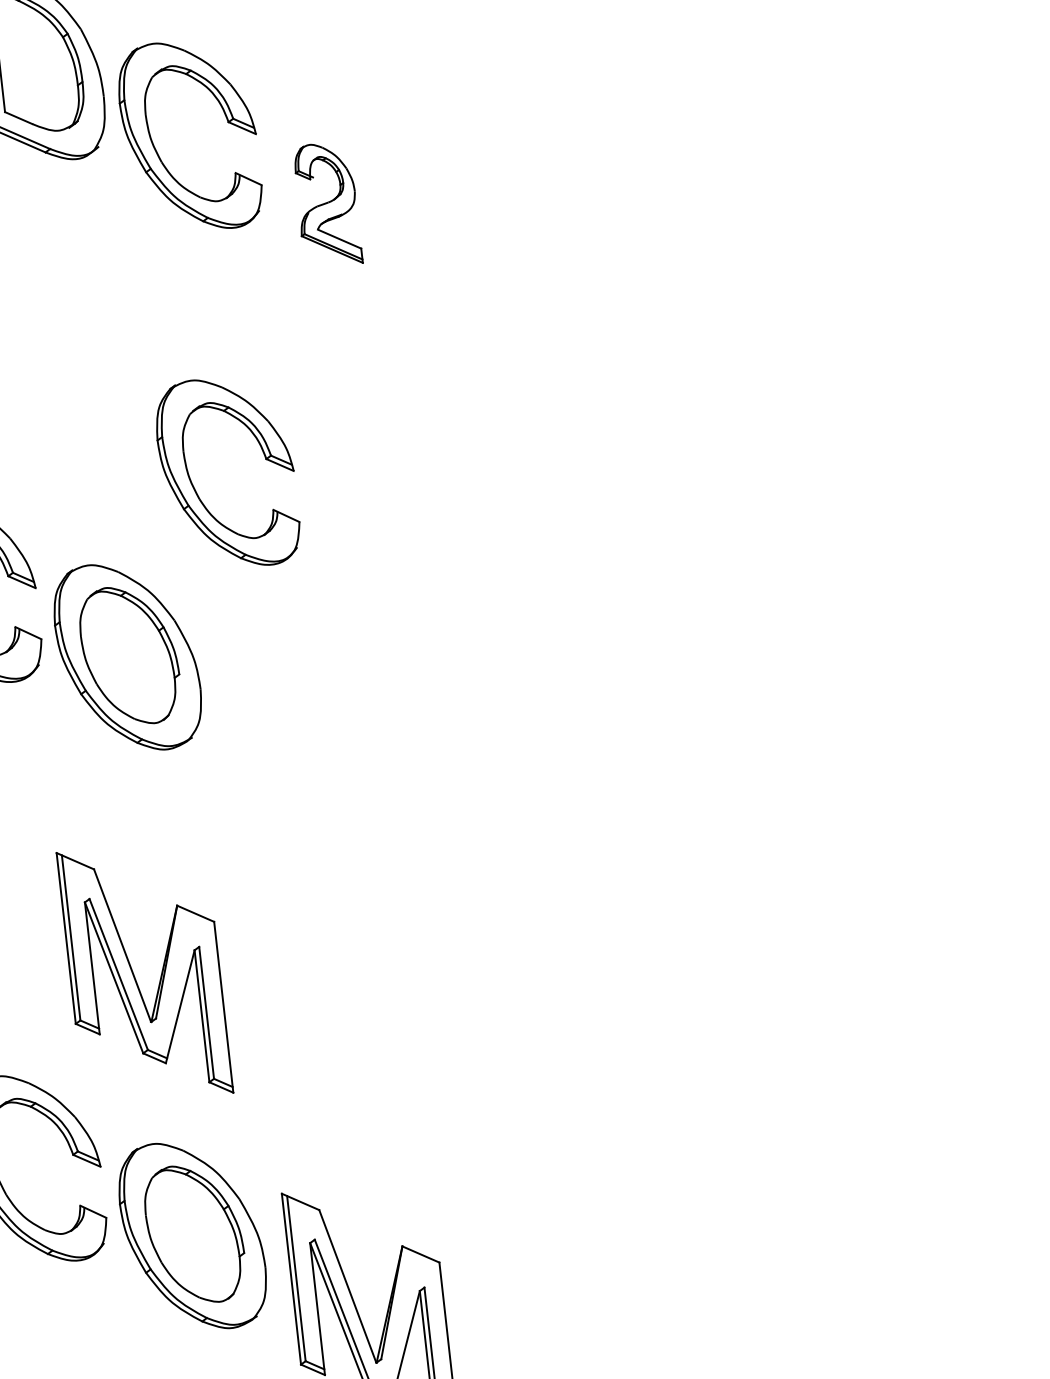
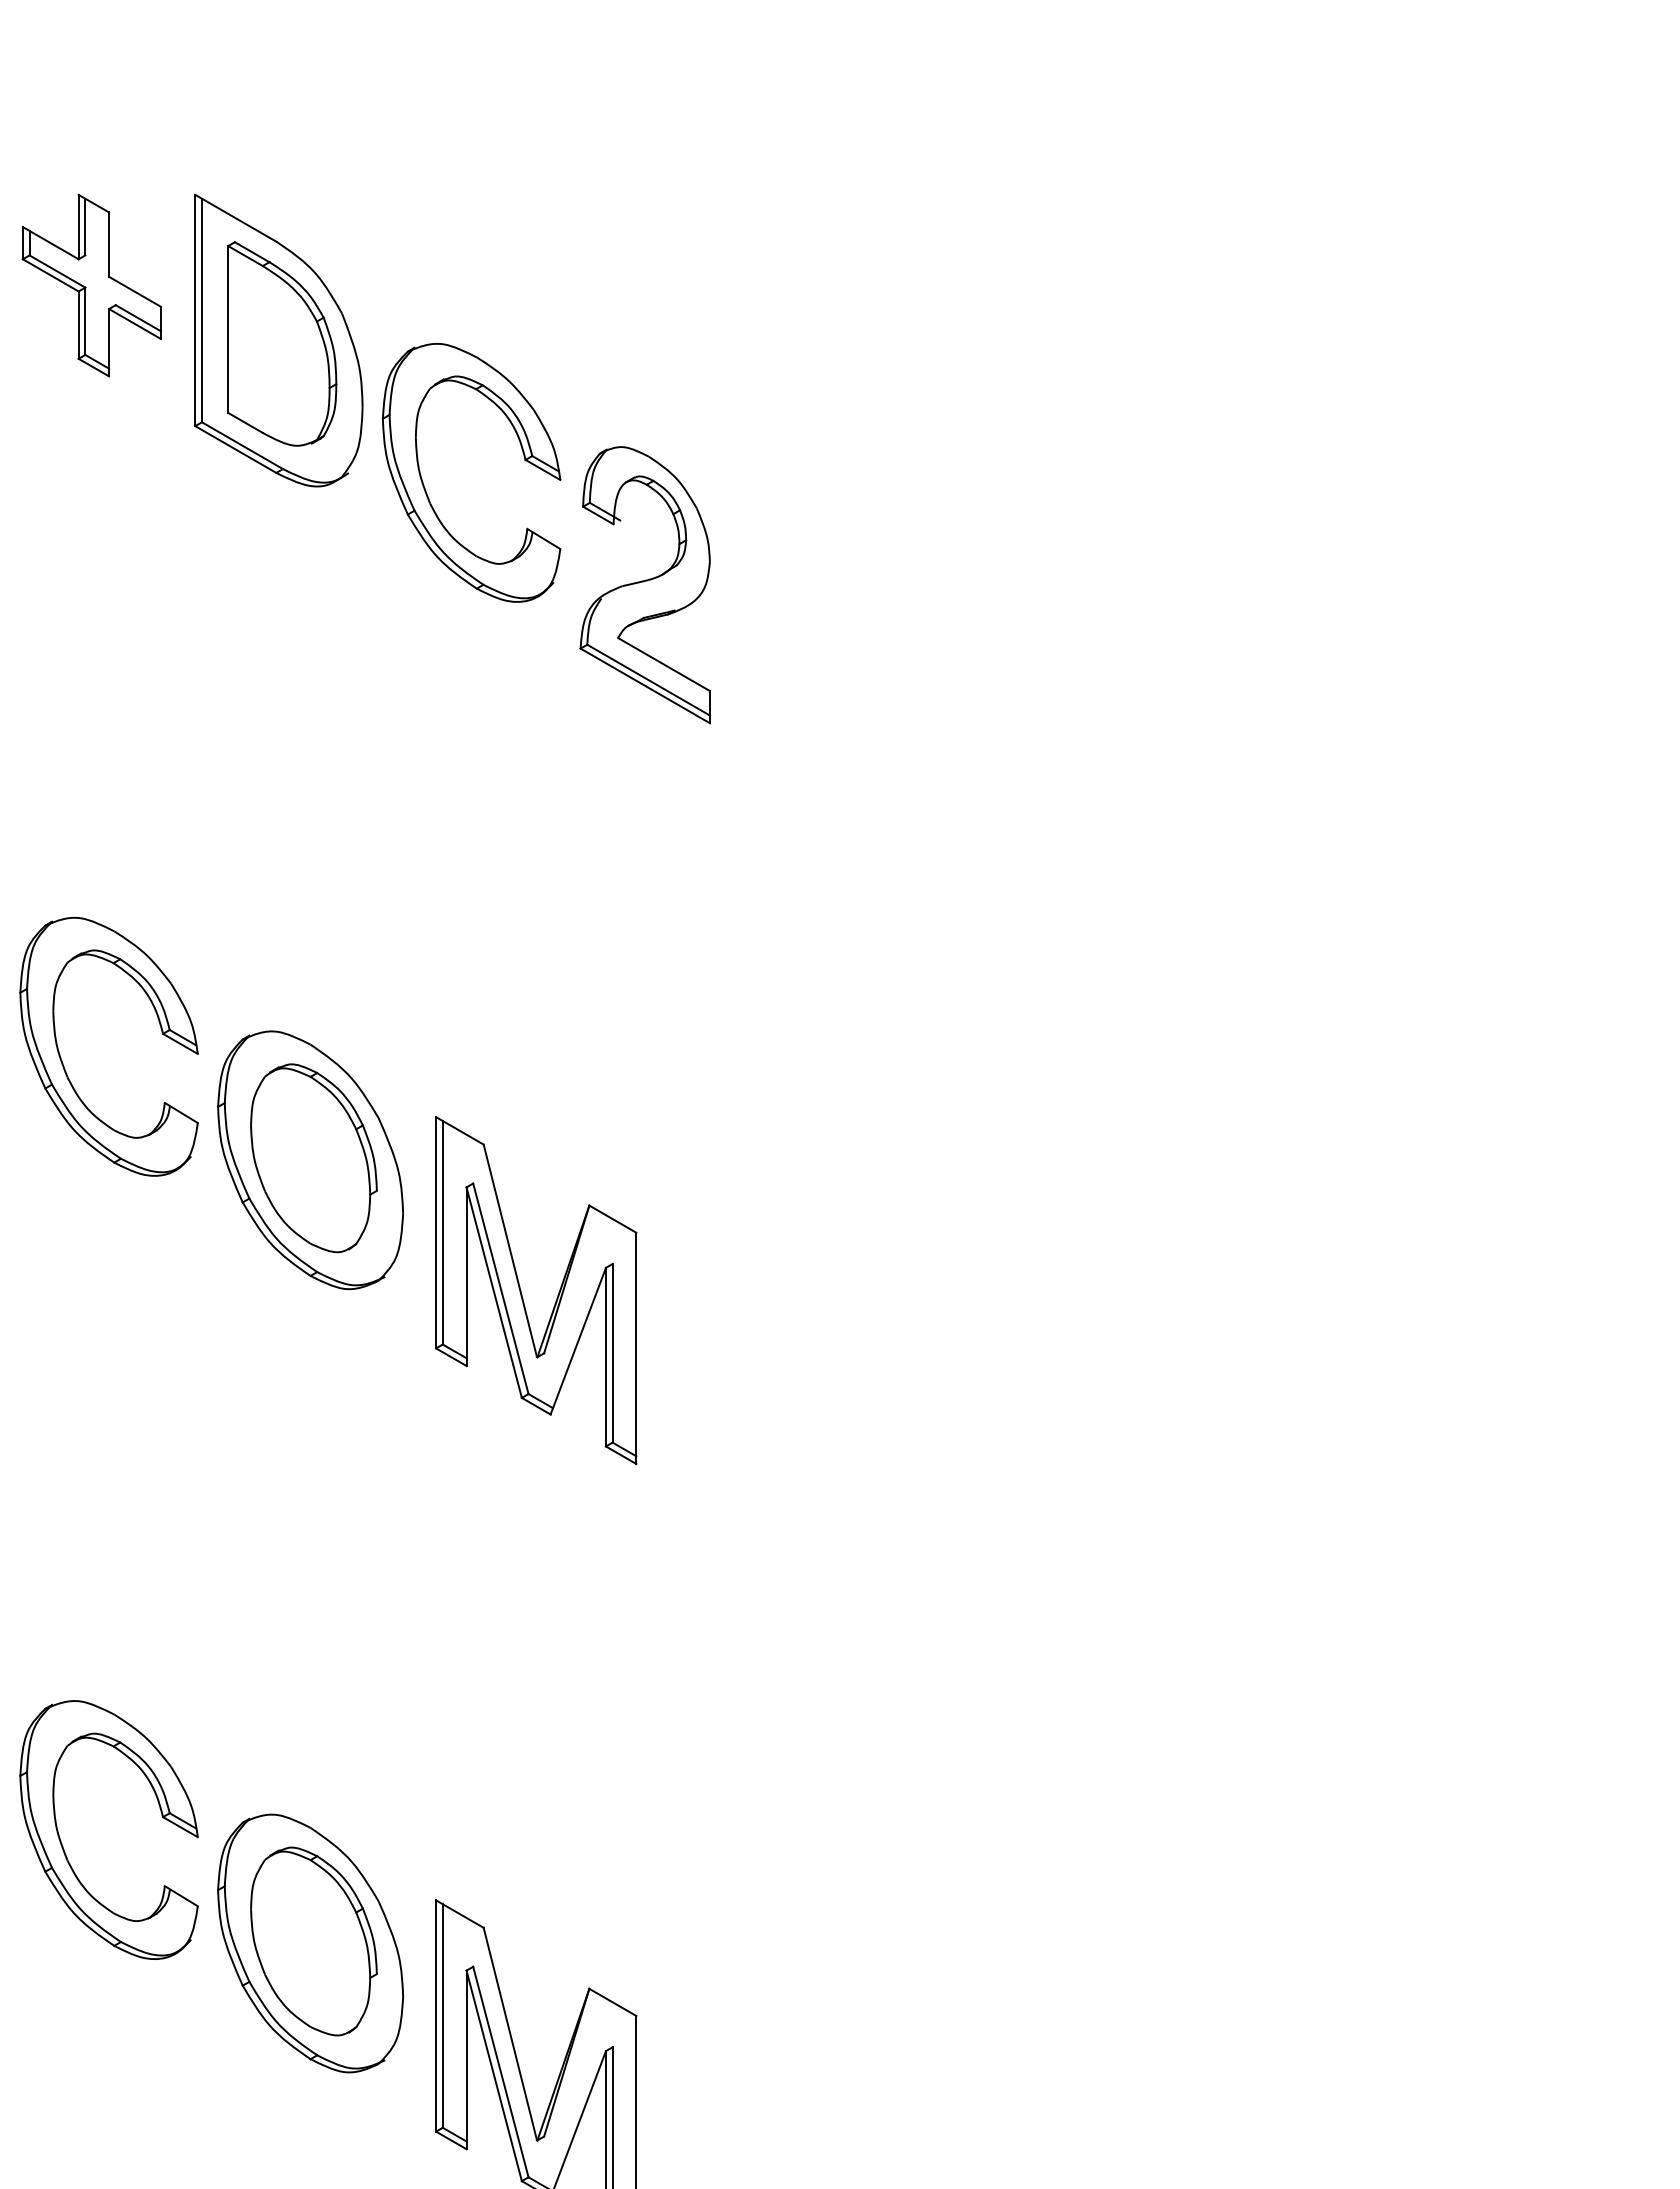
part: (326, 205) -> (644, 585), size x1.67
part: (194, 487) -> (425, 943), removed
part: (135, 976) -> (522, 1294), moved

